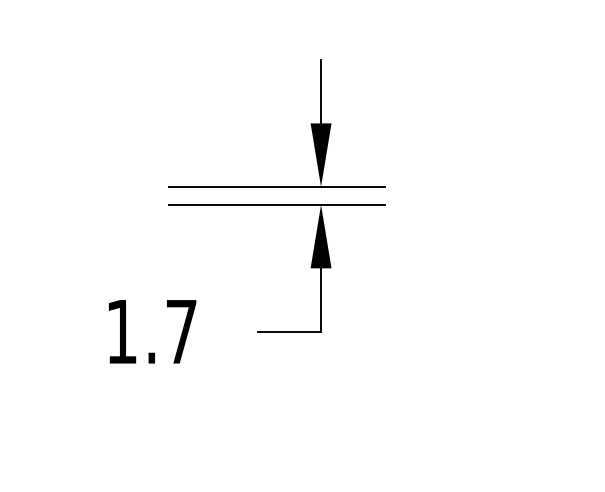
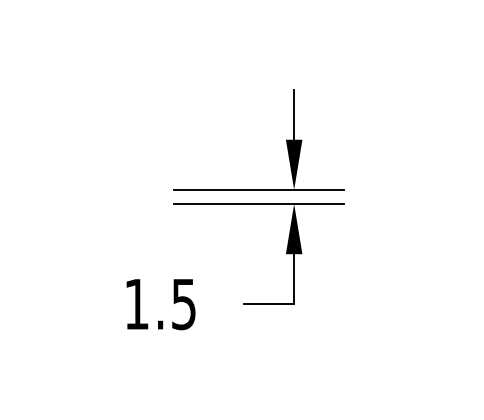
text: (180, 332) -> (183, 304), 1.7 -> 1.5

